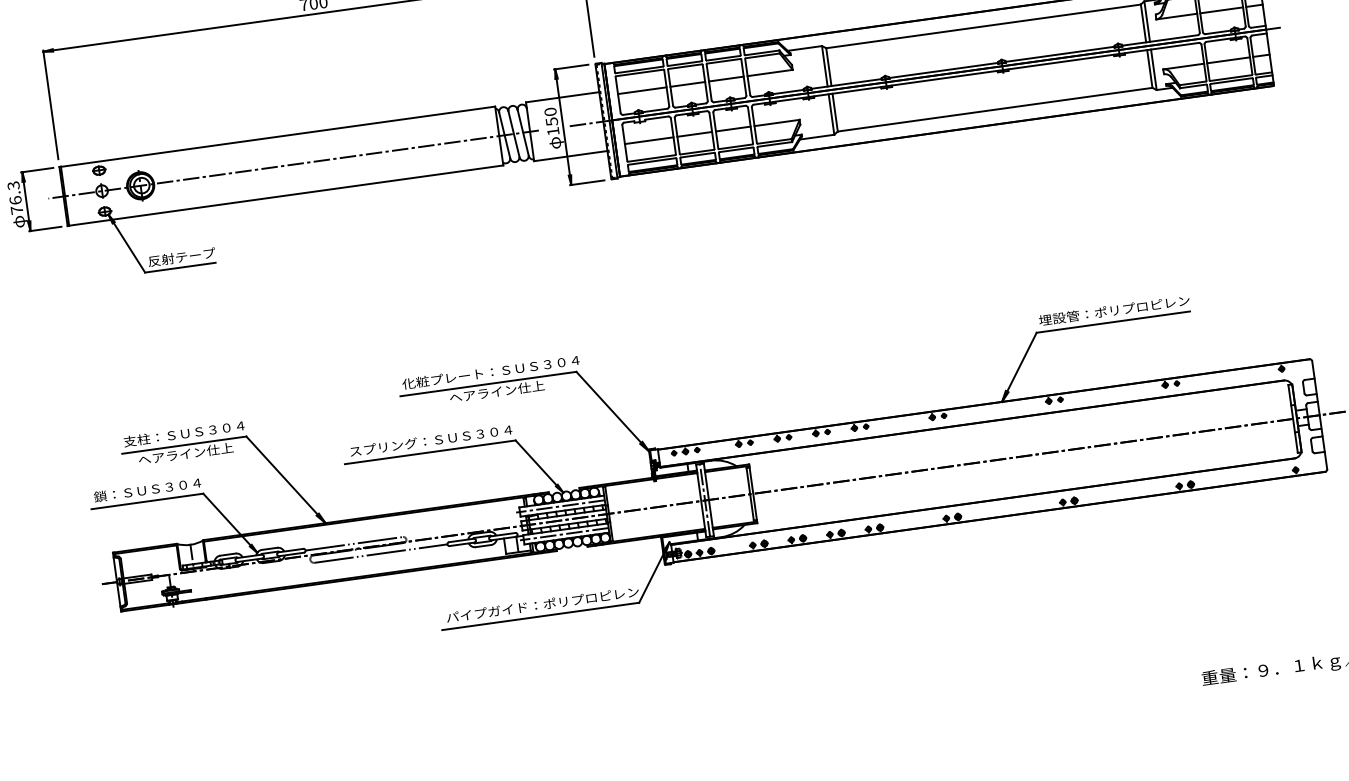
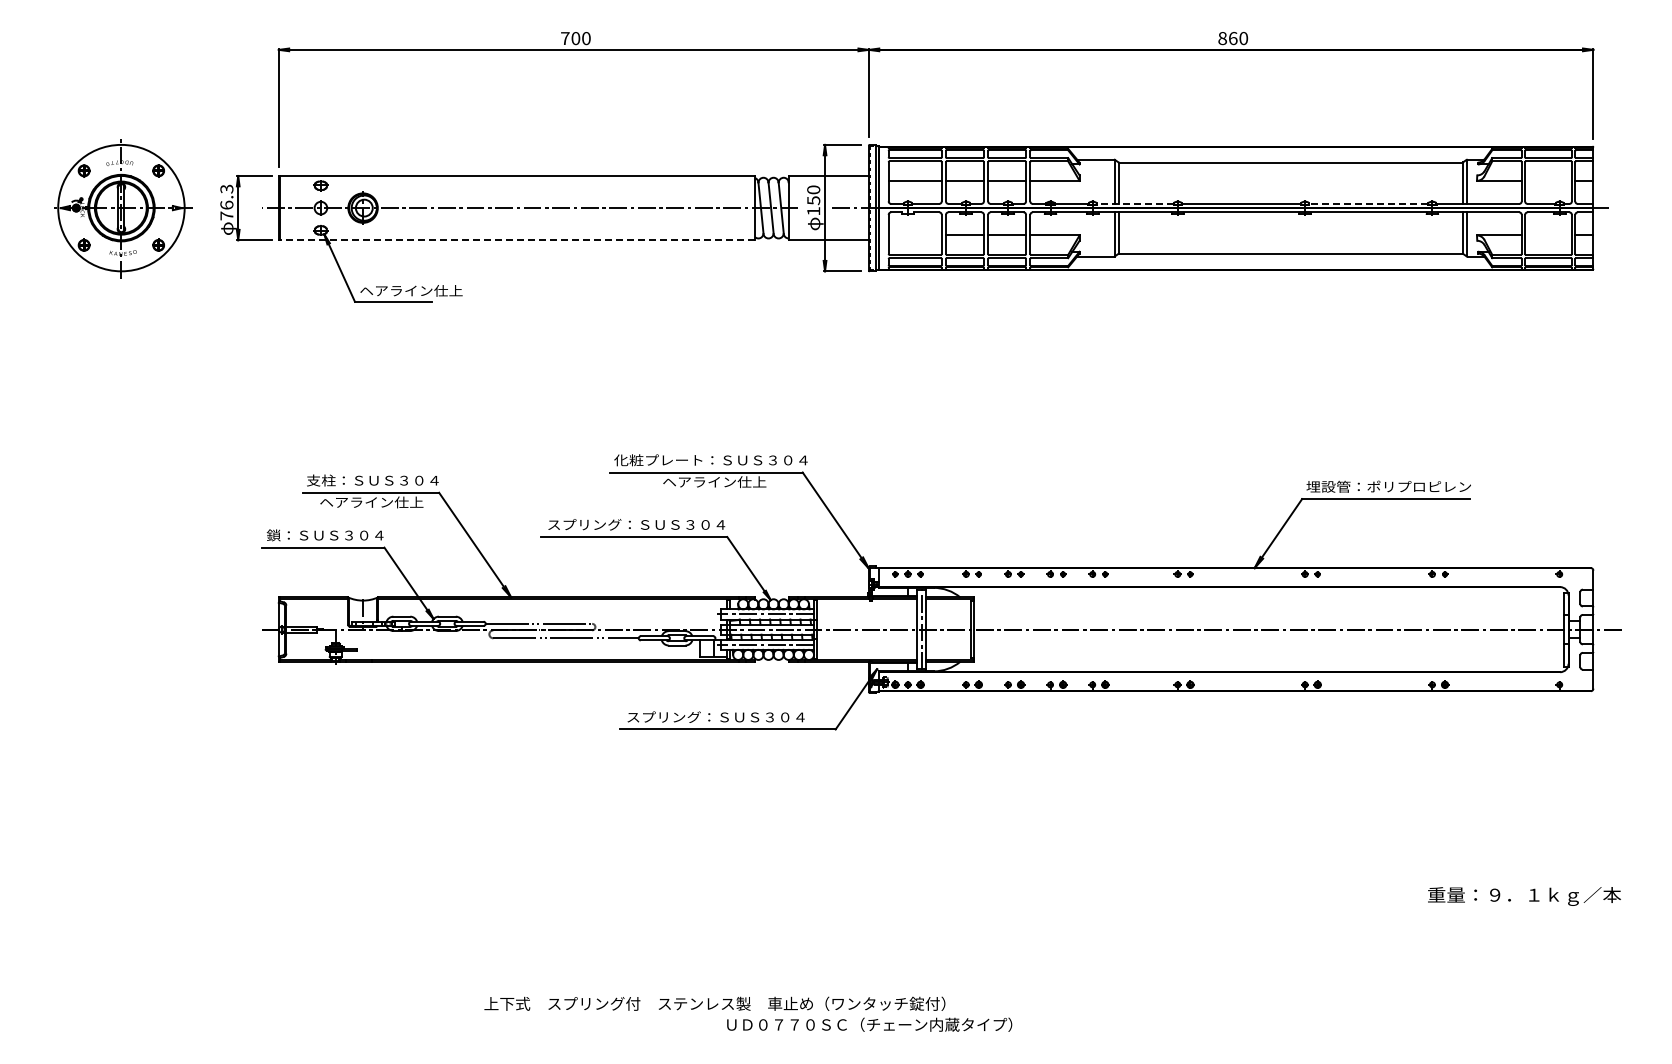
line: (1221, 10) -> (1548, 180), removed
line: (1059, 53) -> (1368, 203), solid -> dashed
line: (1228, 60) -> (1548, 235), removed
line: (846, 83) -> (1135, 203), solid -> dashed
line: (648, 140) -> (914, 235), removed
line: (286, 195) -> (517, 240), solid -> dashed
text: (195, 255) -> (411, 290), 反射テープ -> ヘアライン仕上
text: (542, 604) -> (731, 716), パイプガイド：ポリプロピレン -> スプリング：ＳＵＳ３０４

